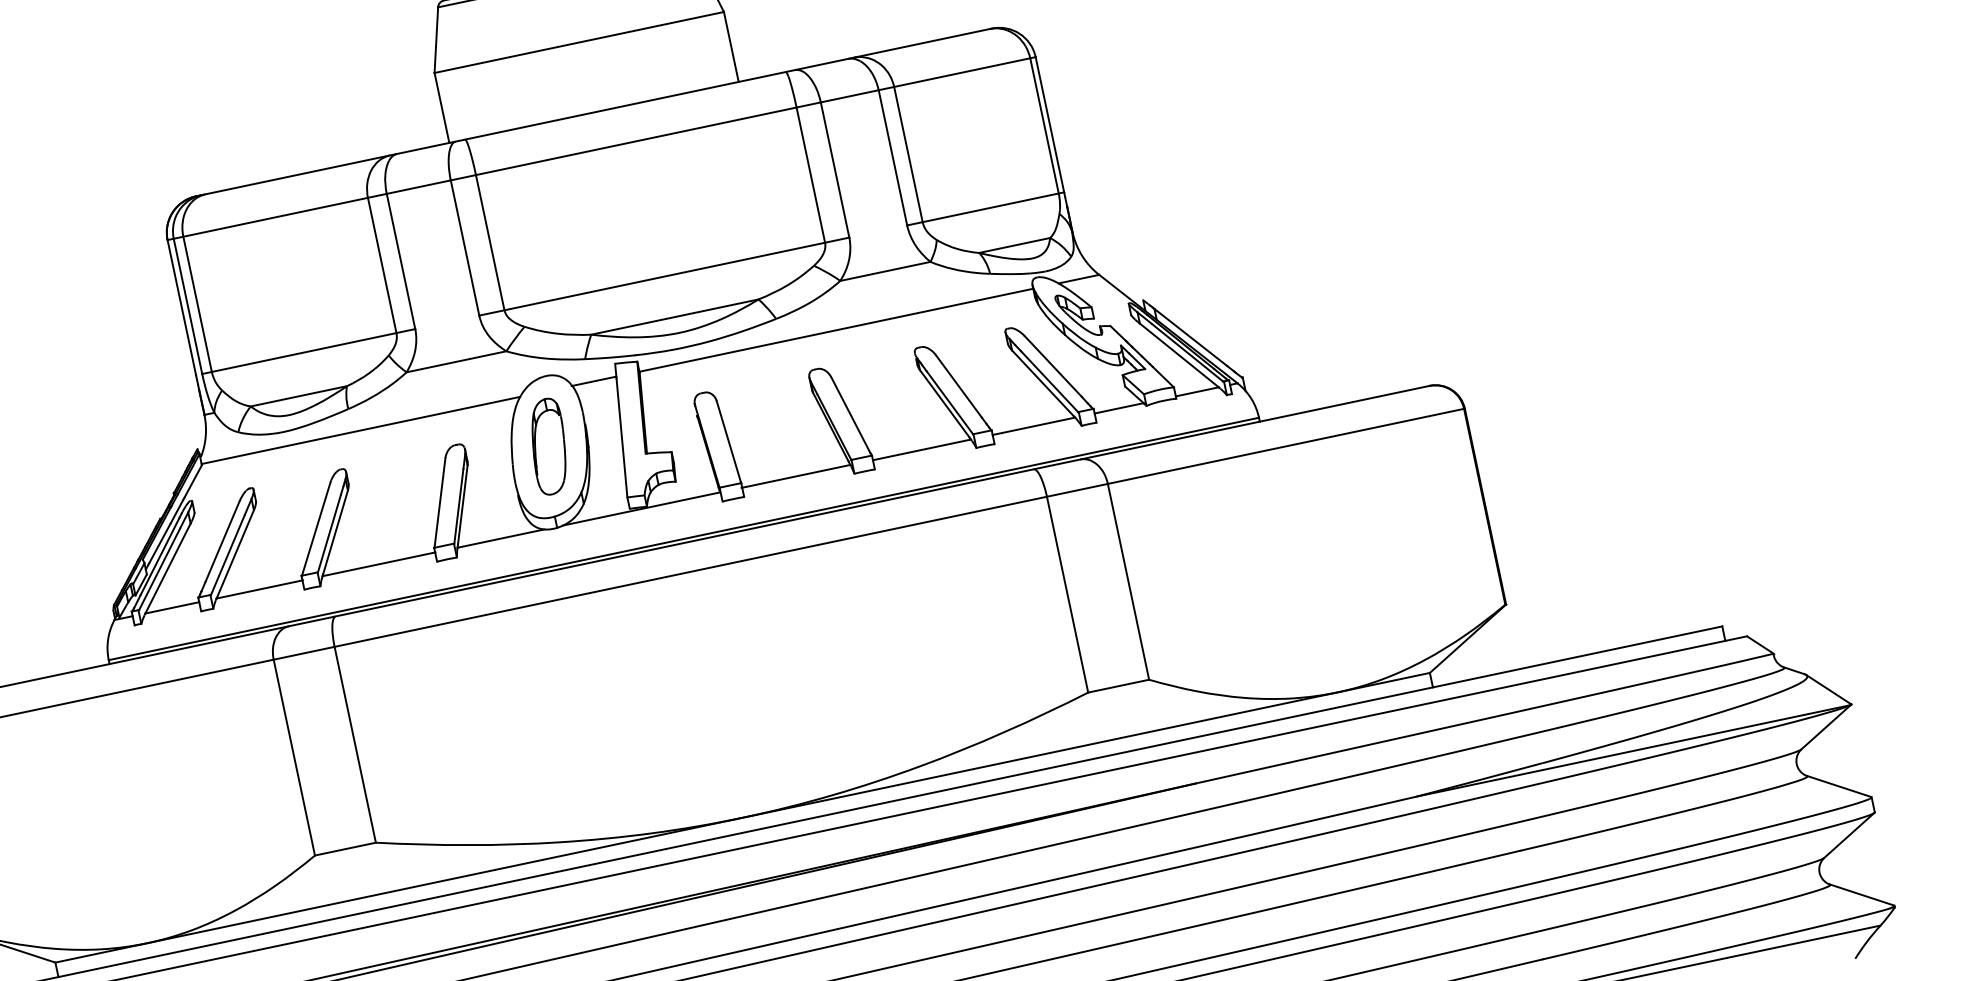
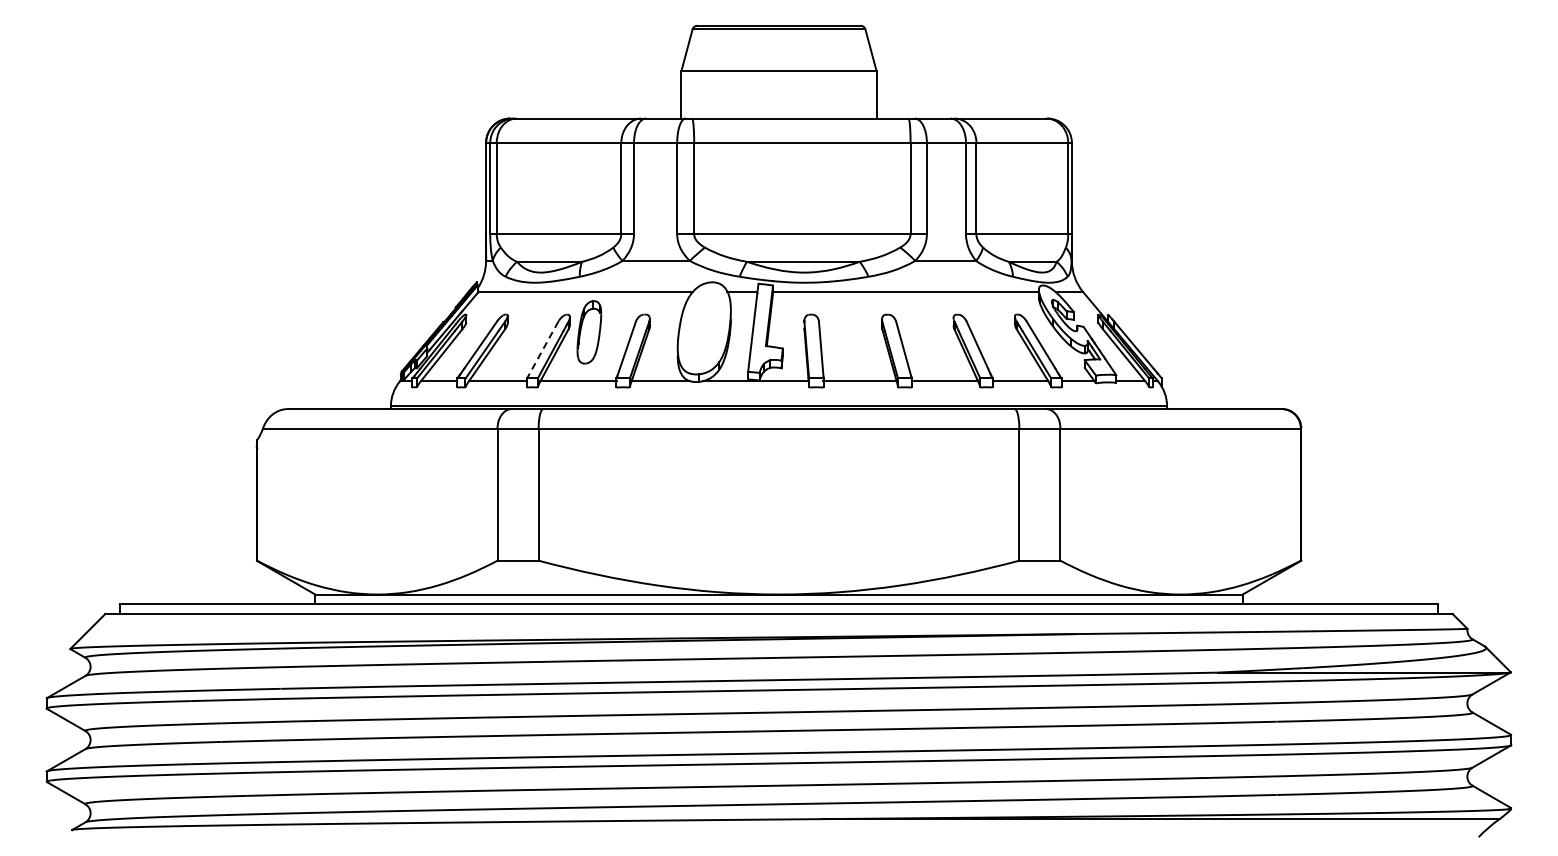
part: (549, 446) -> (589, 332), moved
line: (315, 530) -> (542, 350), solid -> dashed

